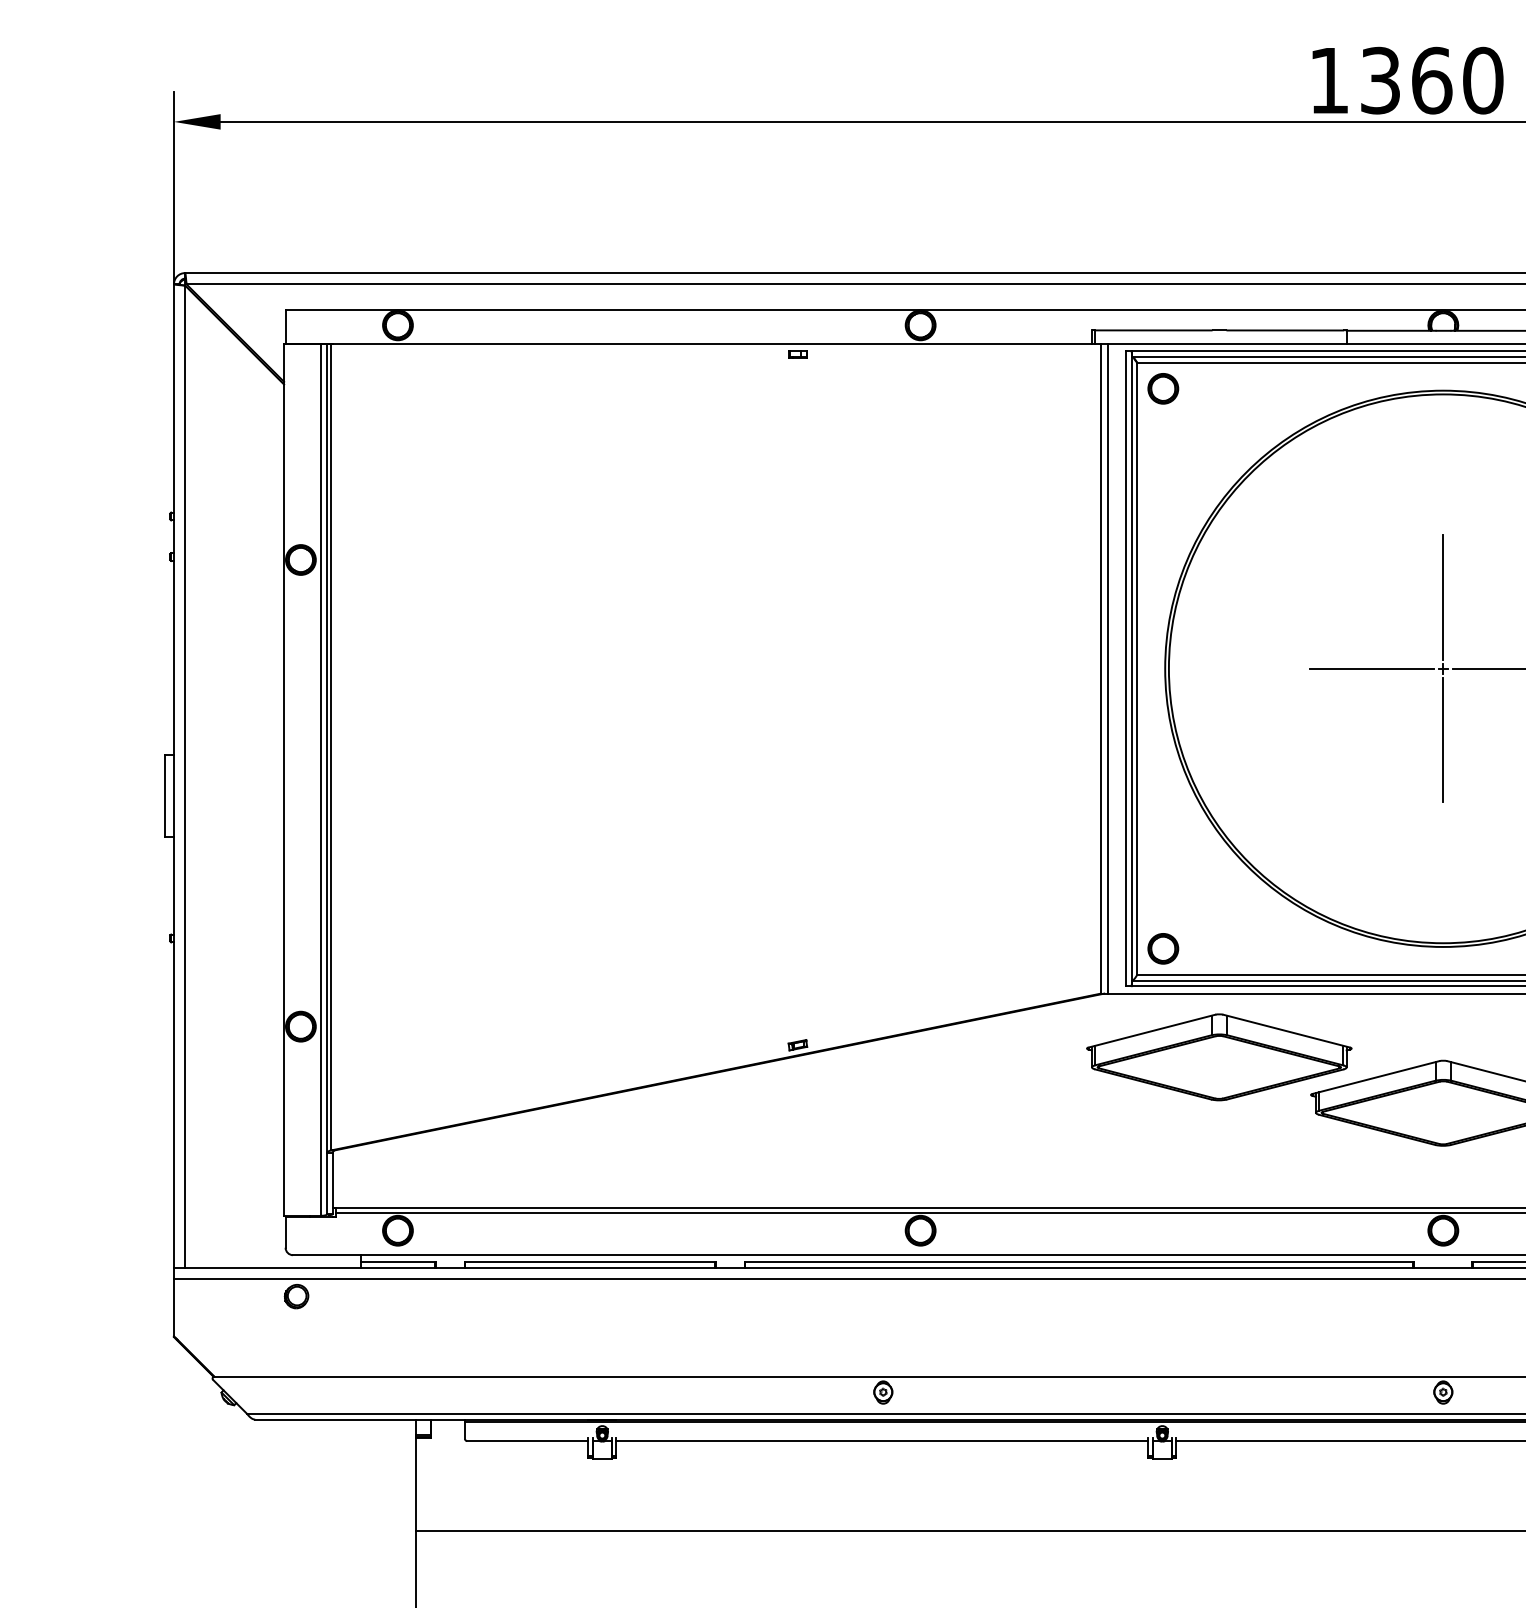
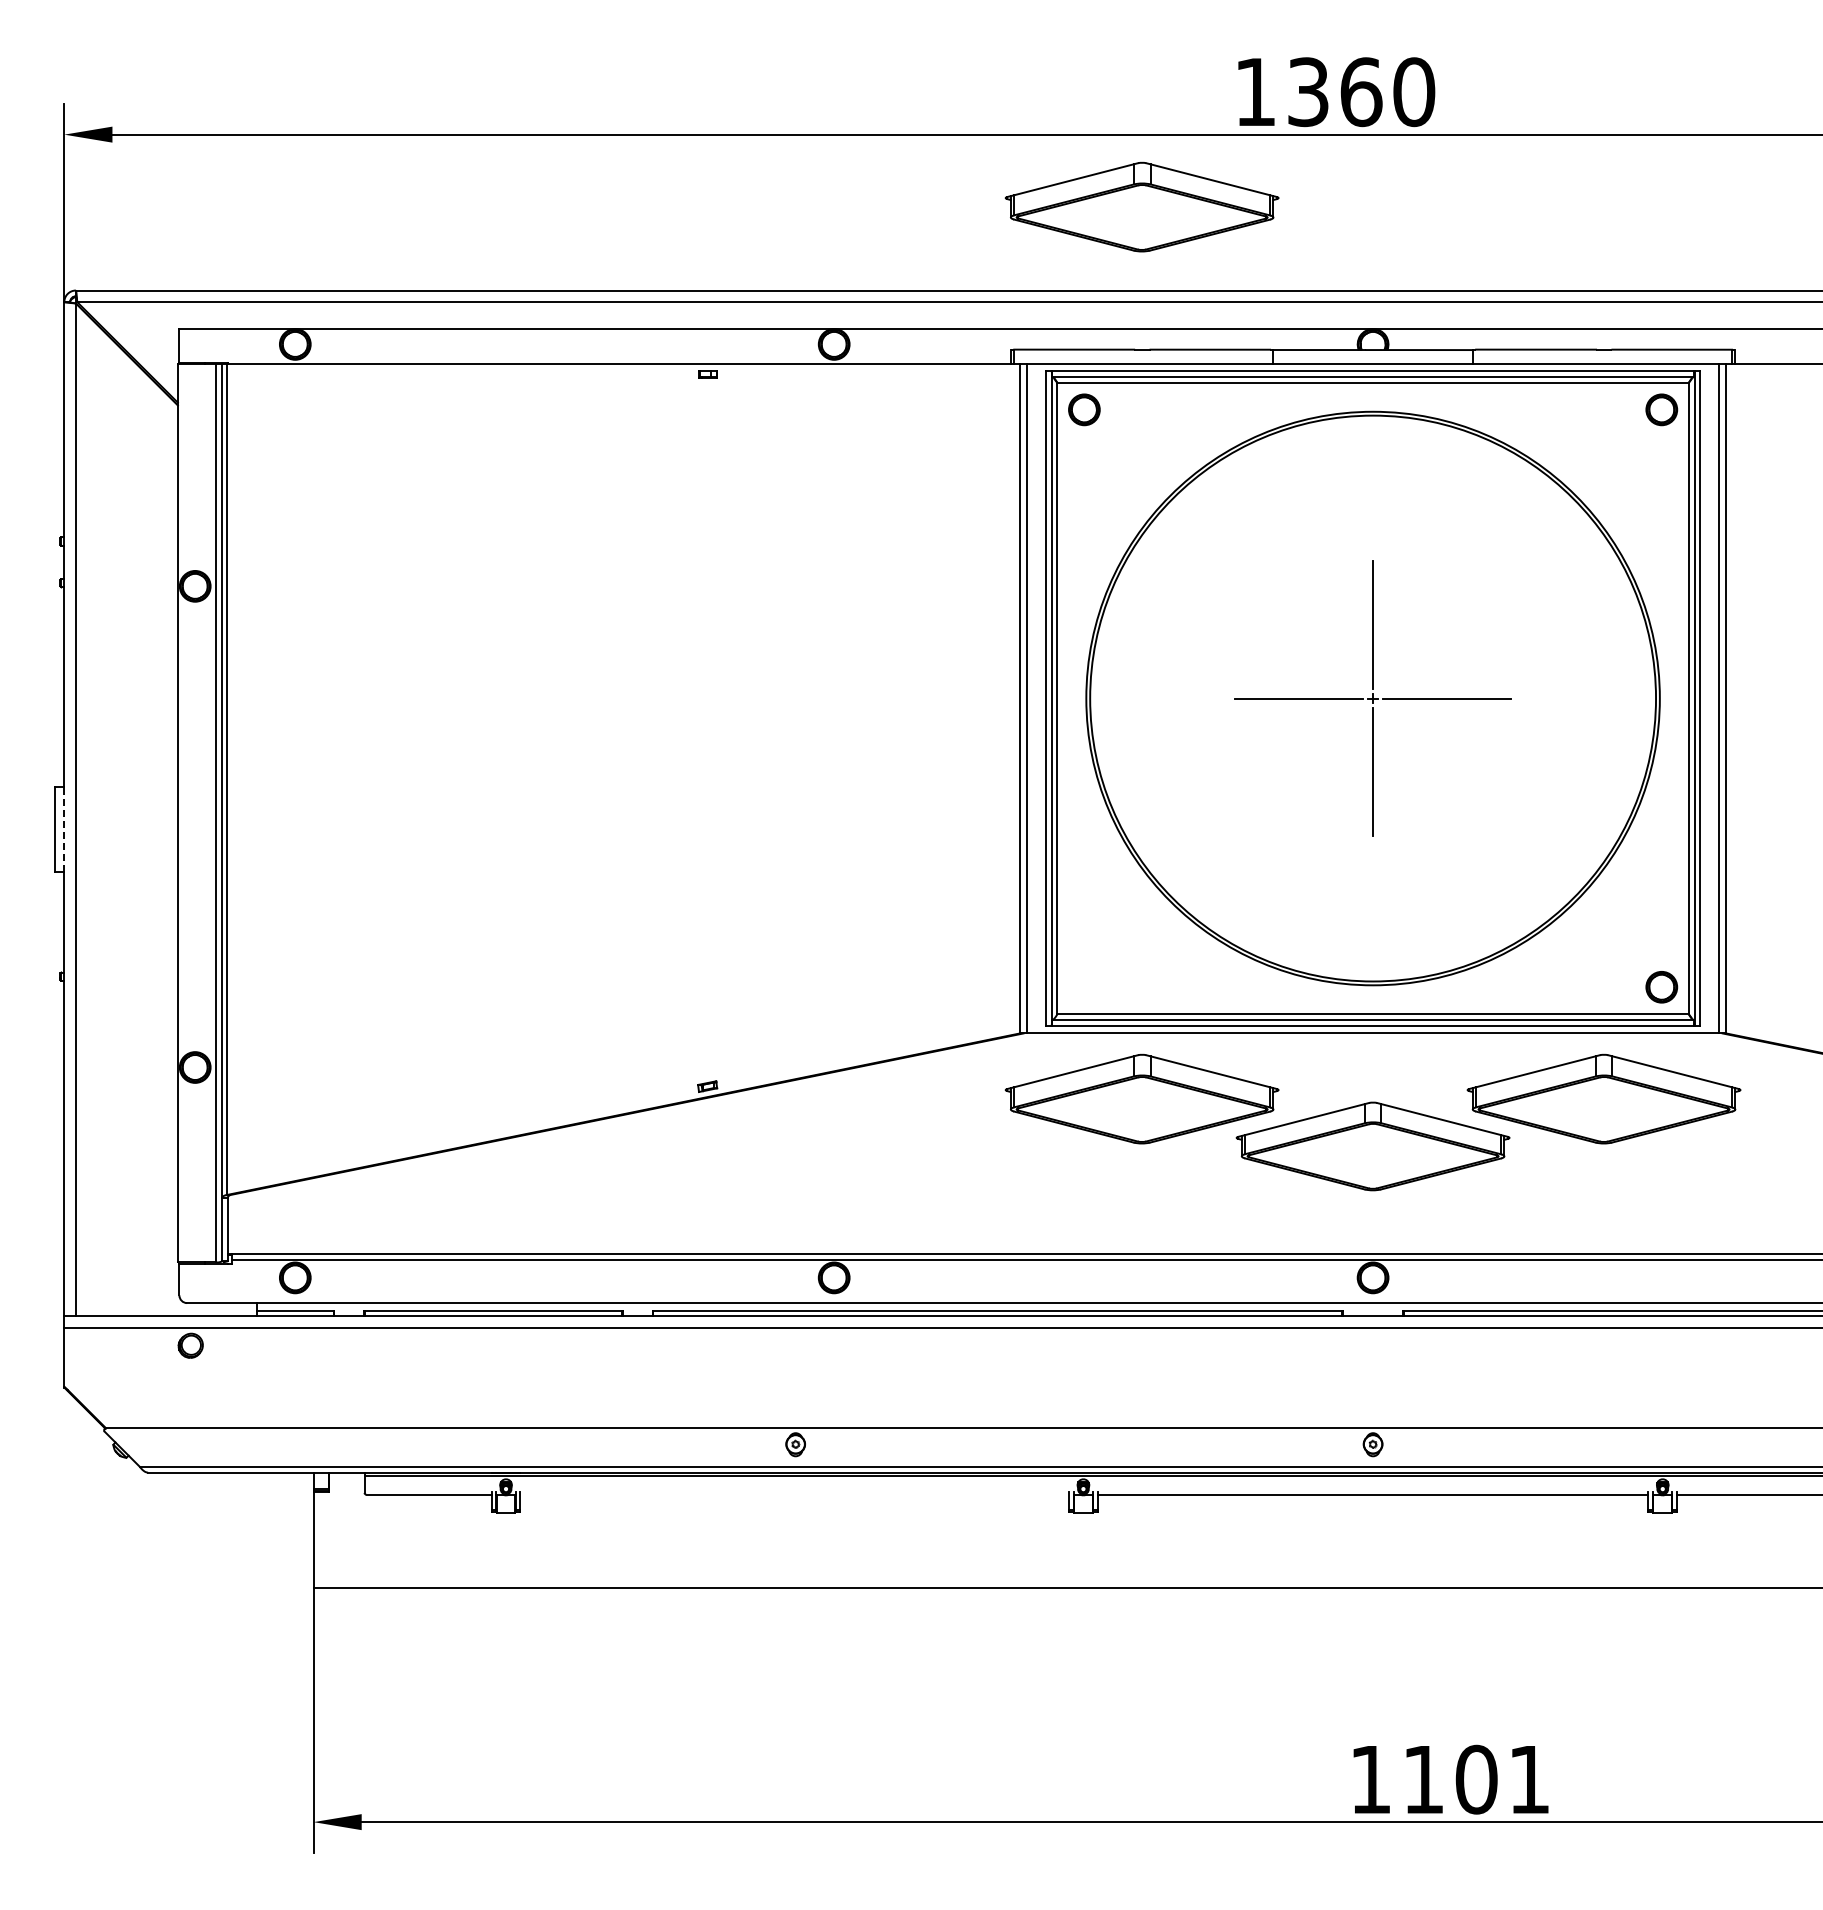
part: (1218, 191) -> (1141, 206), added
line: (174, 794) -> (64, 828), solid -> dashed
part: (1163, 949) -> (1084, 987), removed
line: (882, 1440) -> (794, 1494), removed

